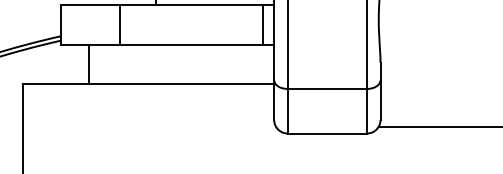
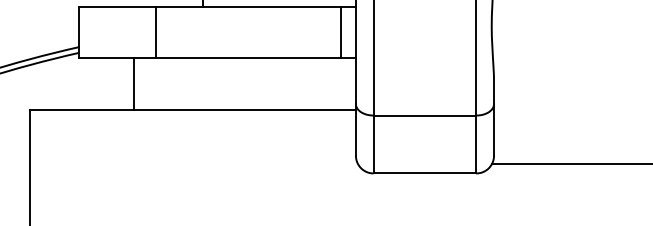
line: (88, 64) -> (133, 83), moved

